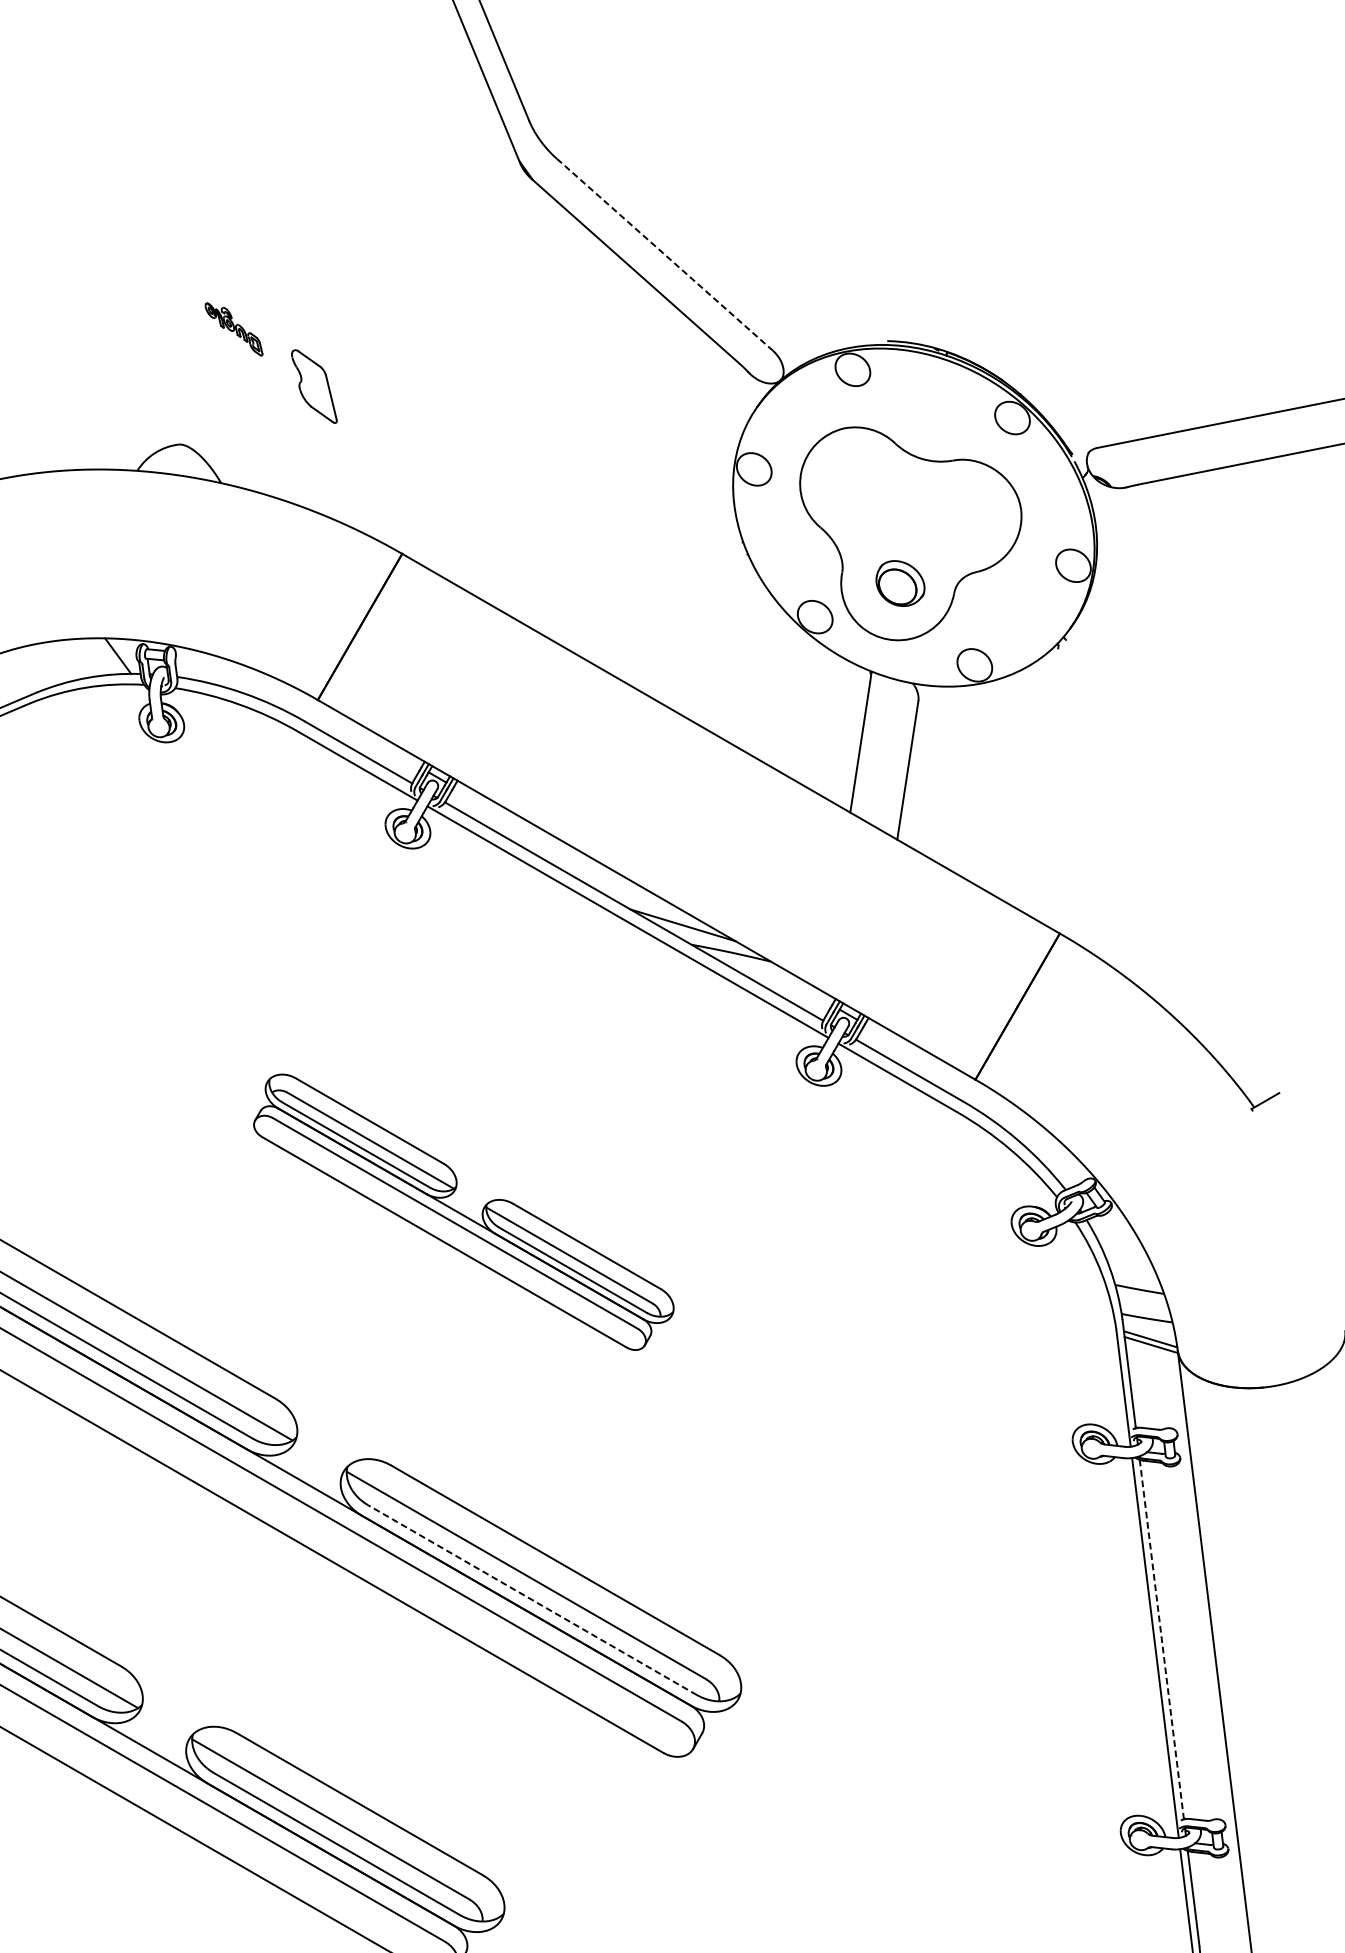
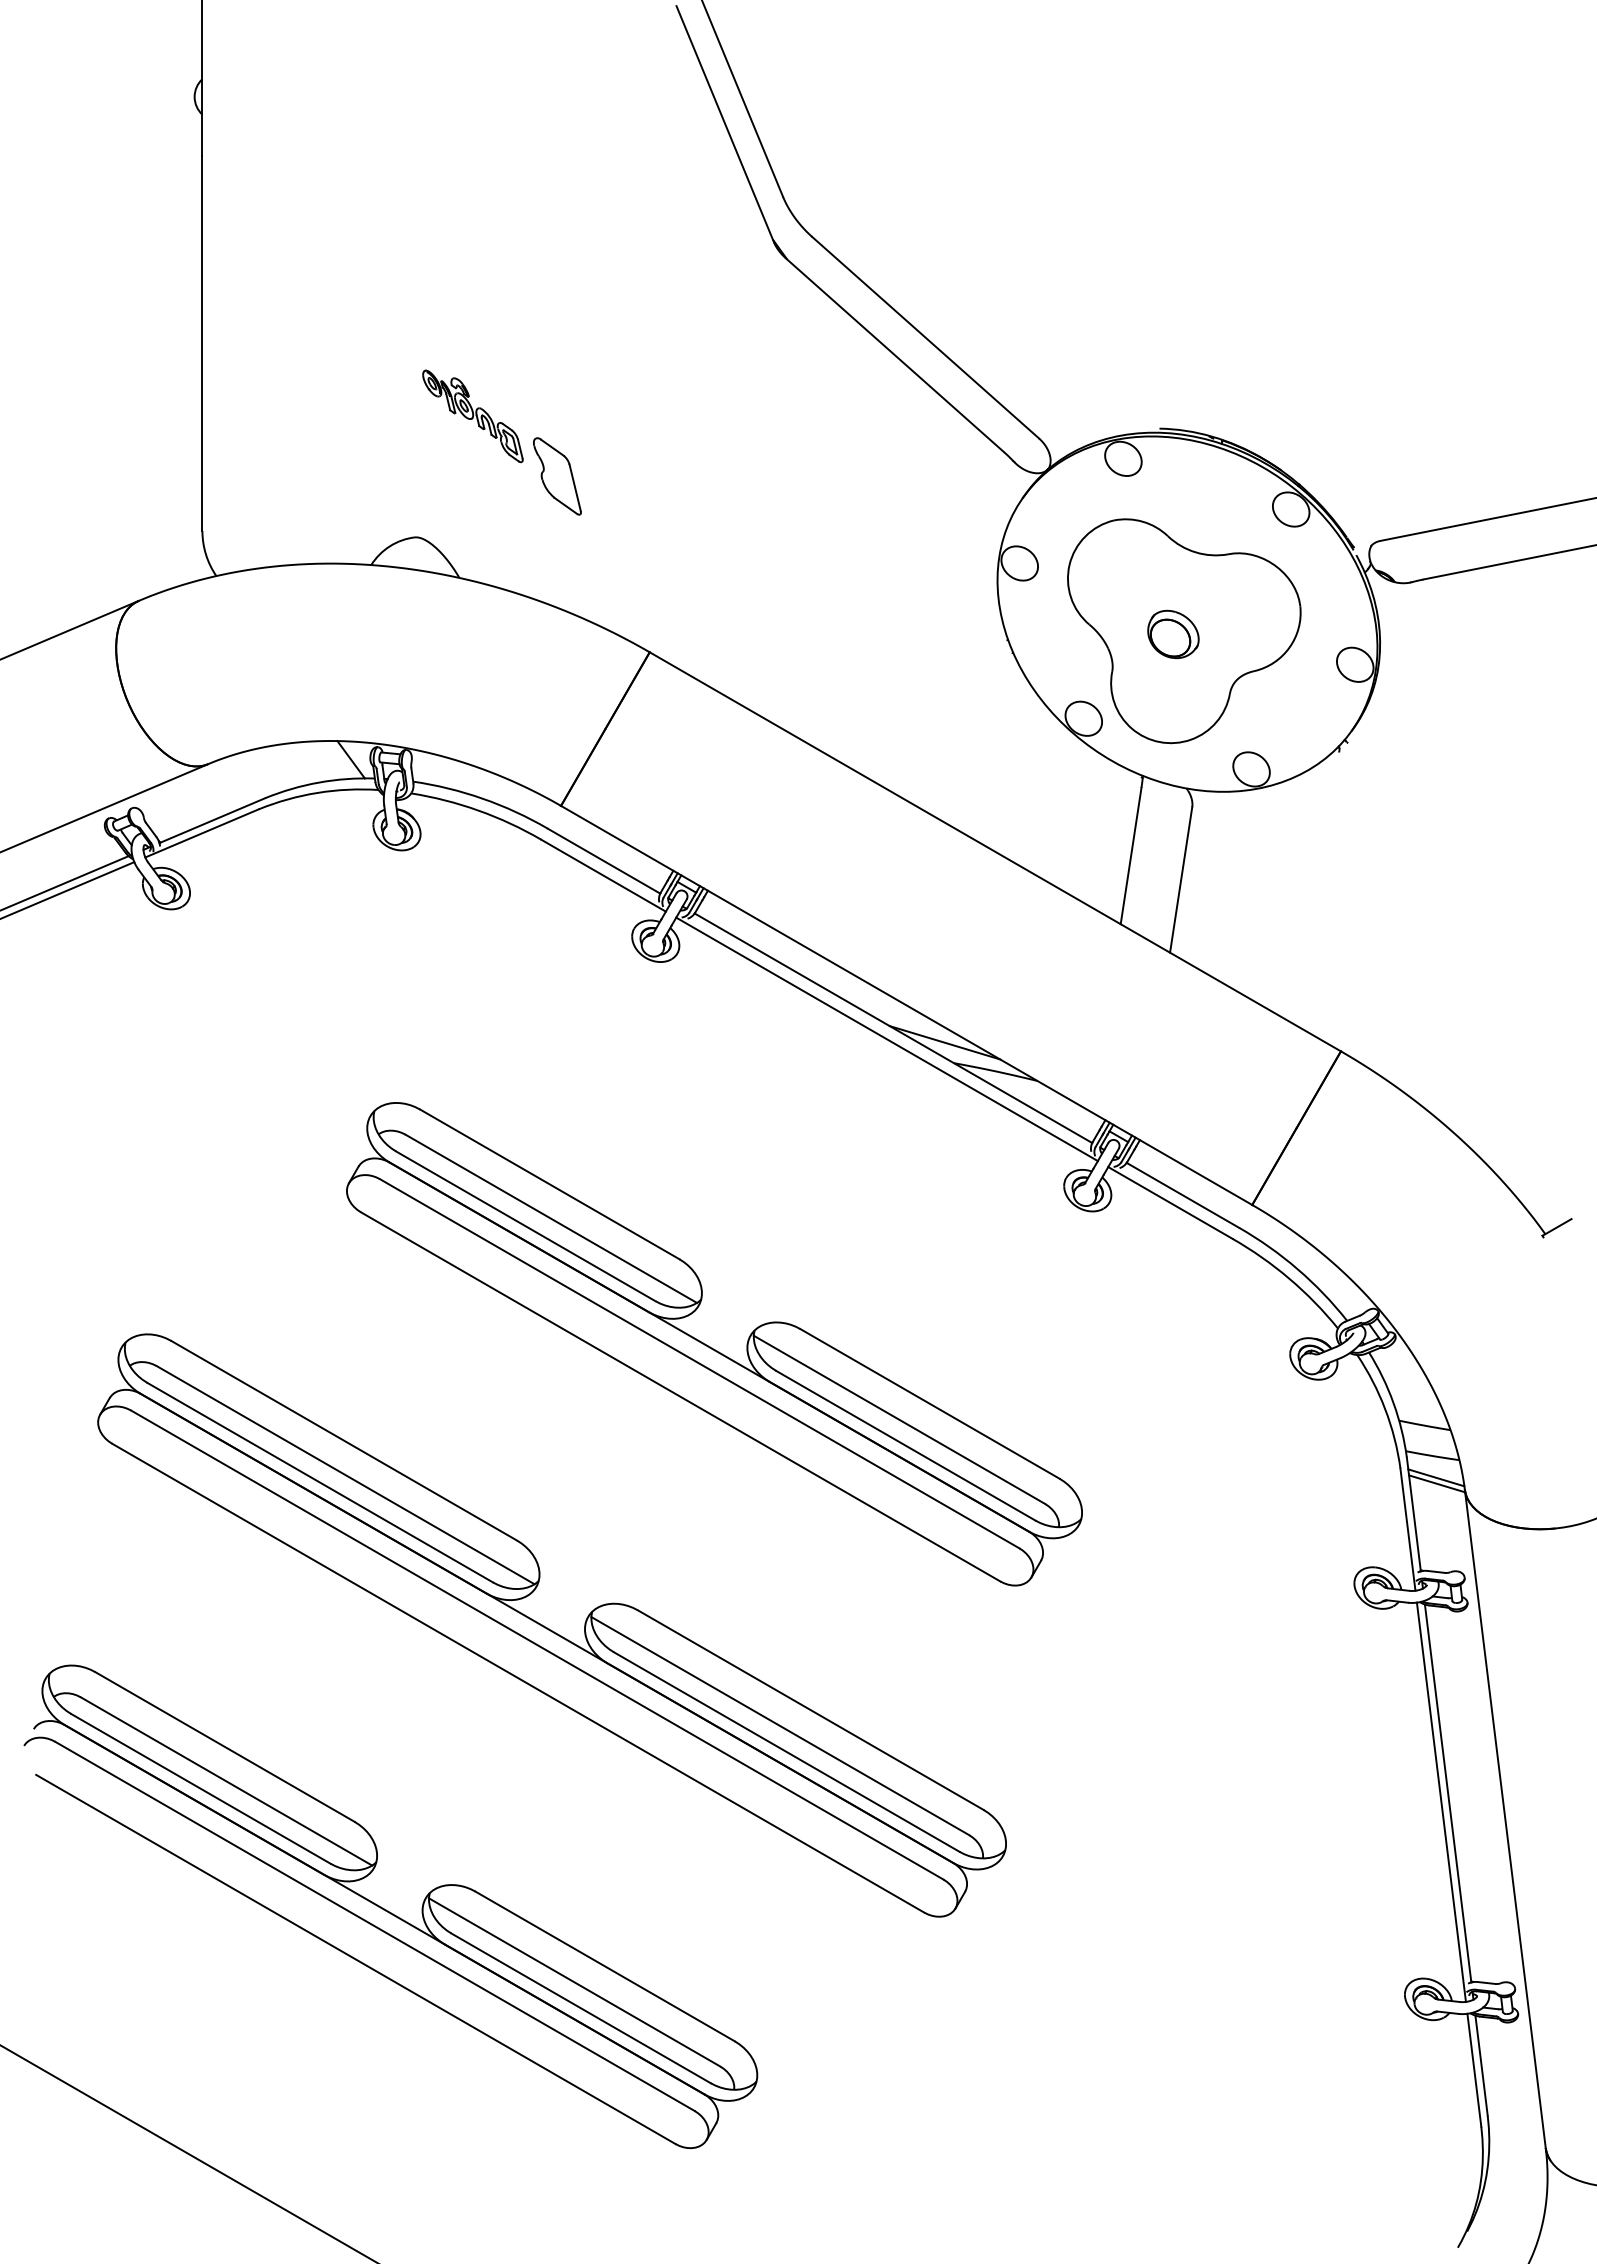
line: (664, 254) -> (925, 337), dashed -> solid
part: (233, 329) -> (472, 416), size x1.67
part: (900, 583) -> (1173, 634), moved
part: (463, 1212) -> (714, 1344), size x1.67
line: (532, 1599) -> (786, 1751), dashed -> solid
line: (1162, 1639) -> (1448, 1793), dashed -> solid

